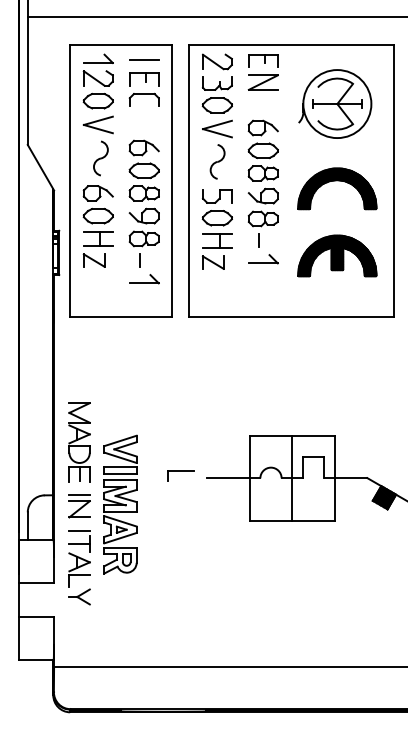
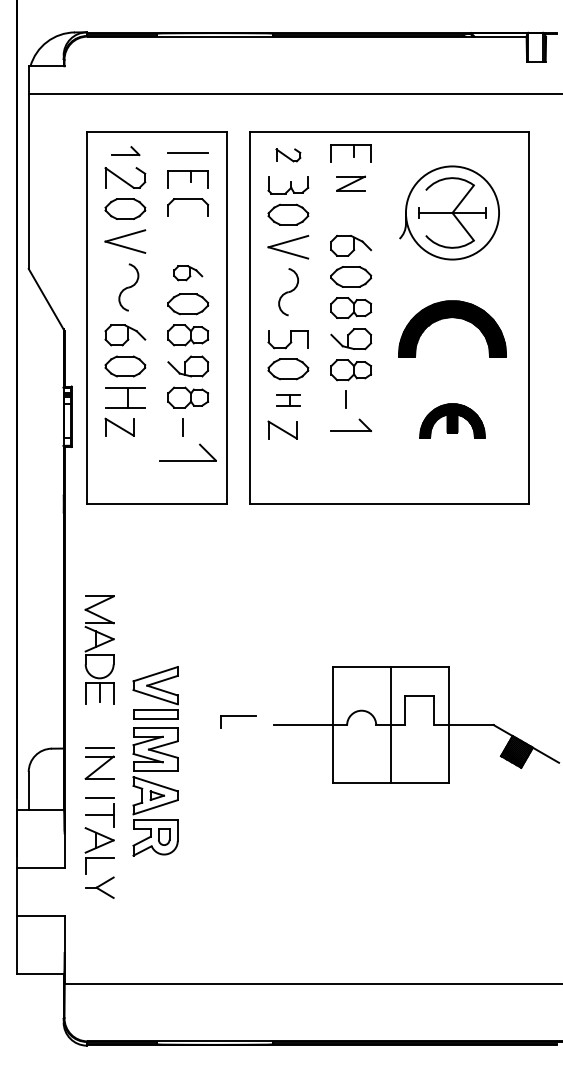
part: (98, 58) -> (125, 150), size x0.7
part: (217, 62) -> (288, 155), size x0.6
part: (262, 82) -> (350, 183), size x0.7
part: (144, 148) -> (188, 273), size x0.7
part: (217, 241) -> (288, 400), size x0.6
part: (337, 255) -> (452, 420), size x0.6
part: (144, 279) -> (188, 452), size x1.4
part: (79, 441) -> (99, 649), moved

